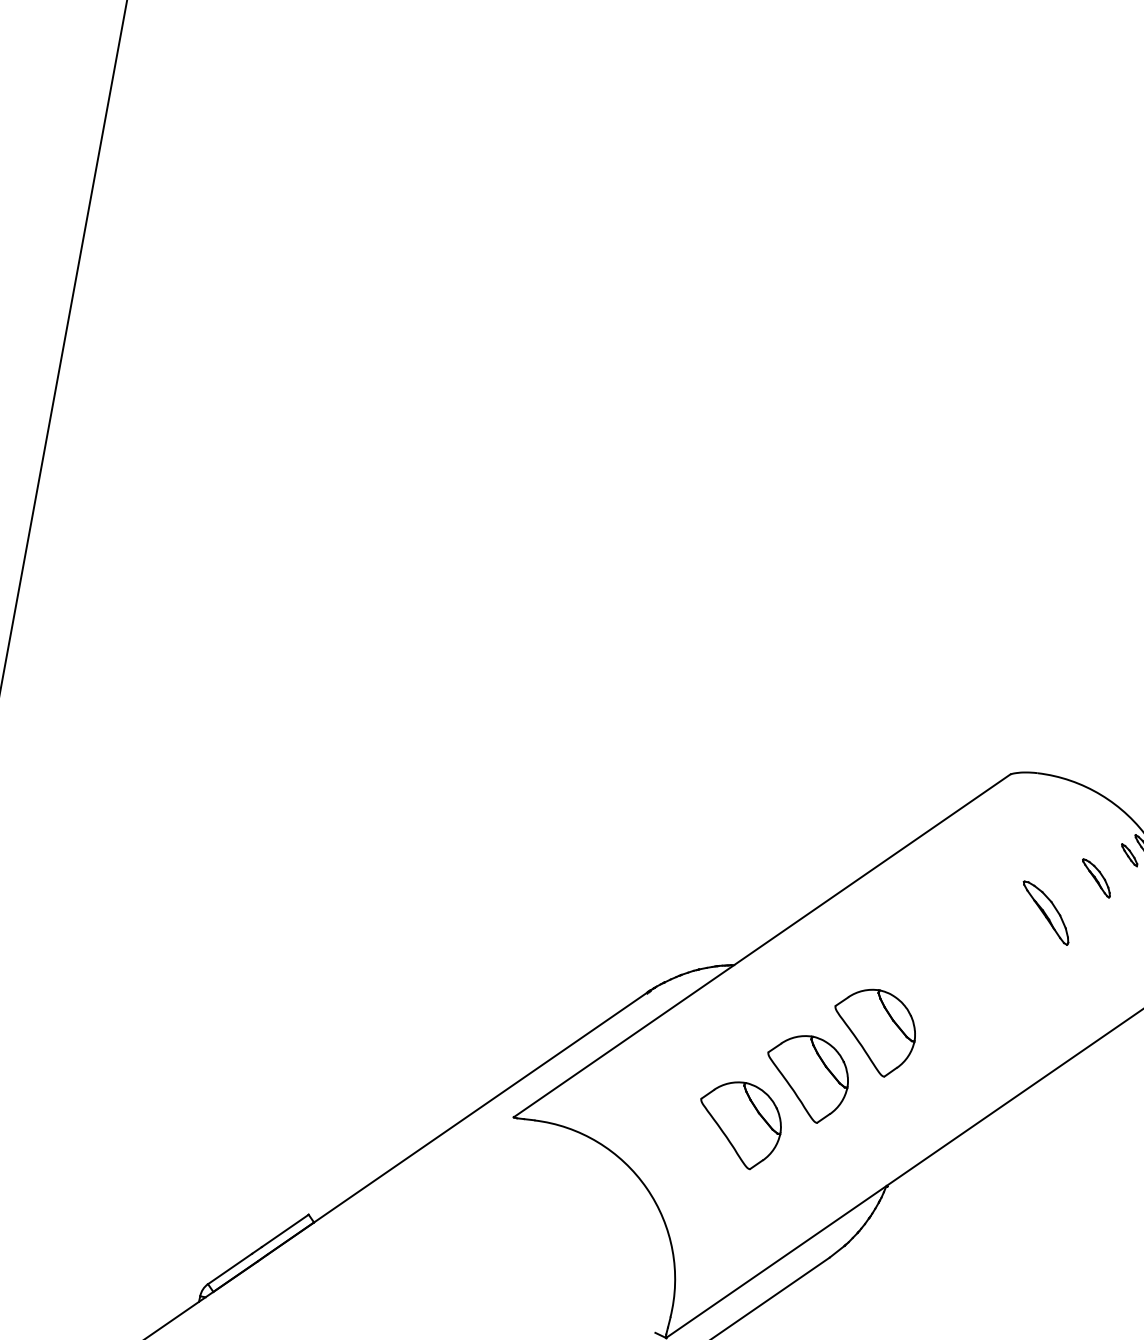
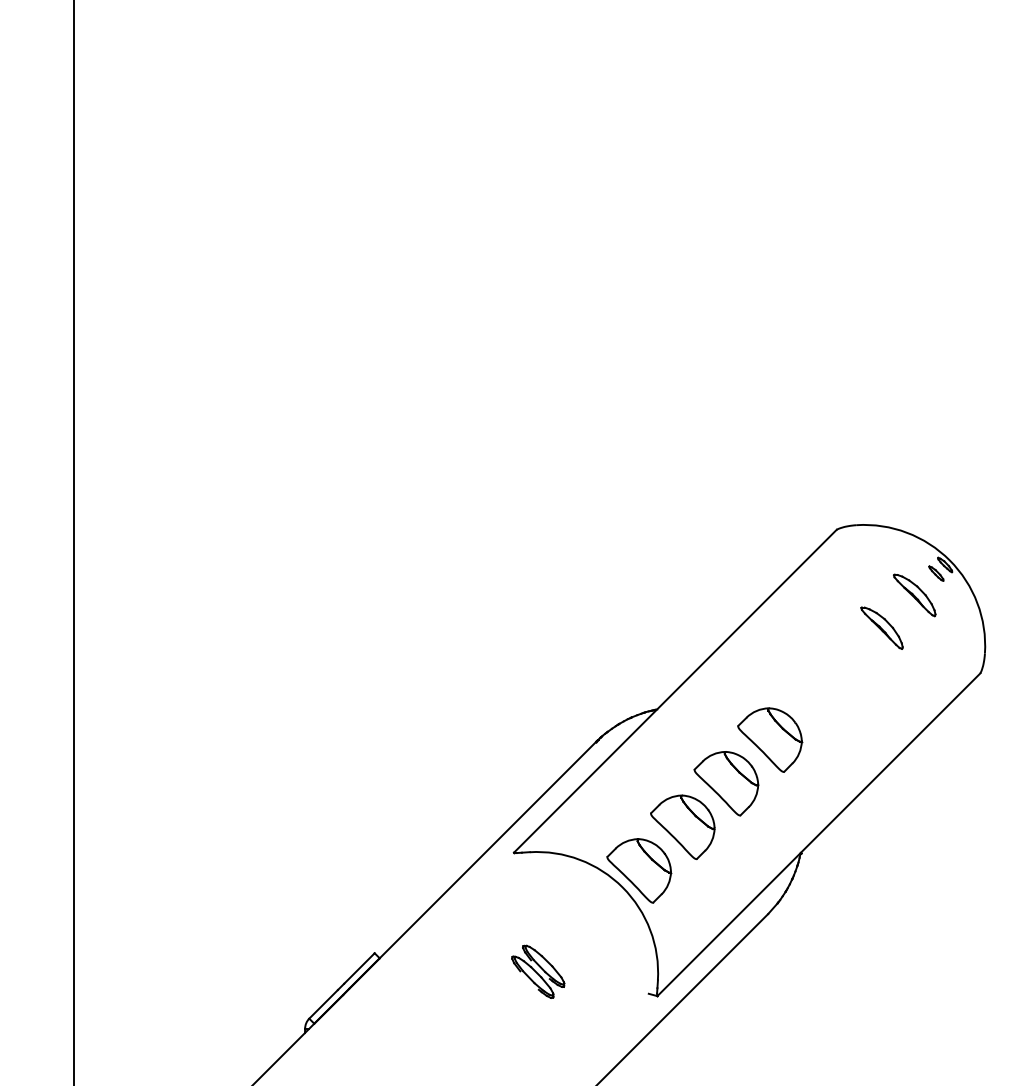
part: (1095, 878) -> (914, 595), size x1.67
part: (672, 1170) -> (639, 870), added
part: (517, 1277) -> (538, 971), added

